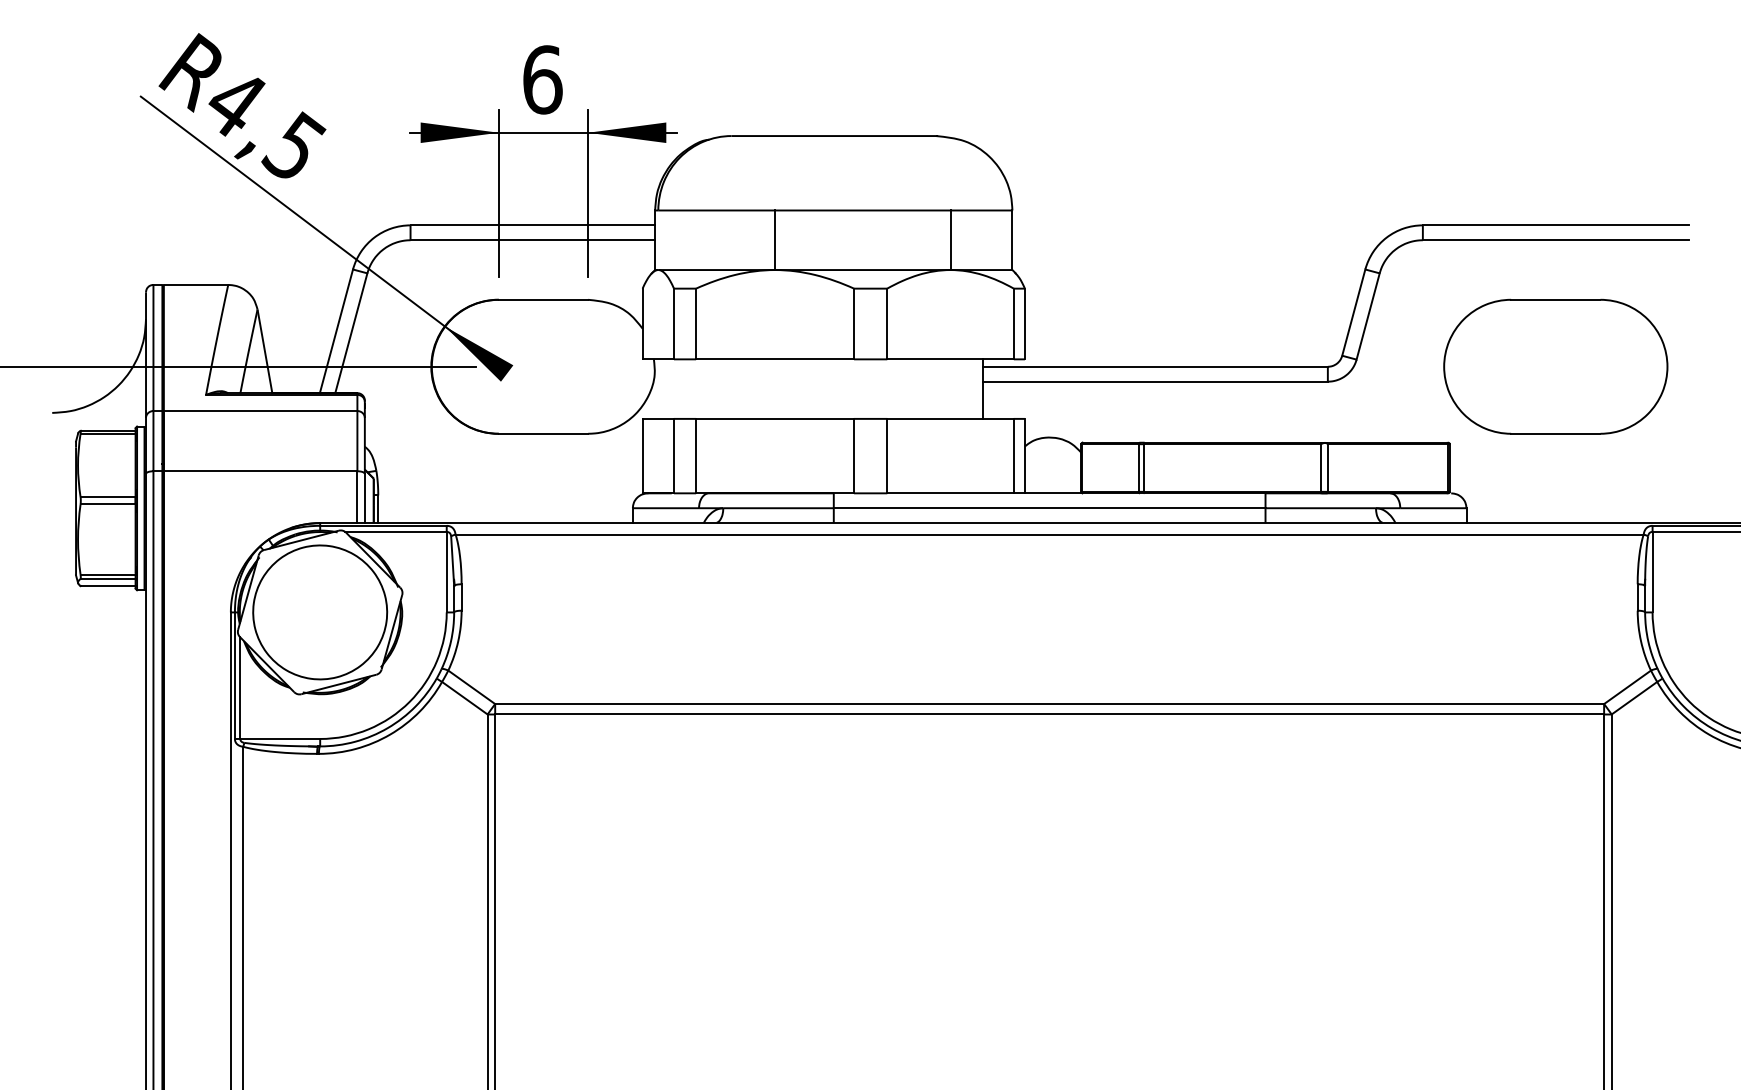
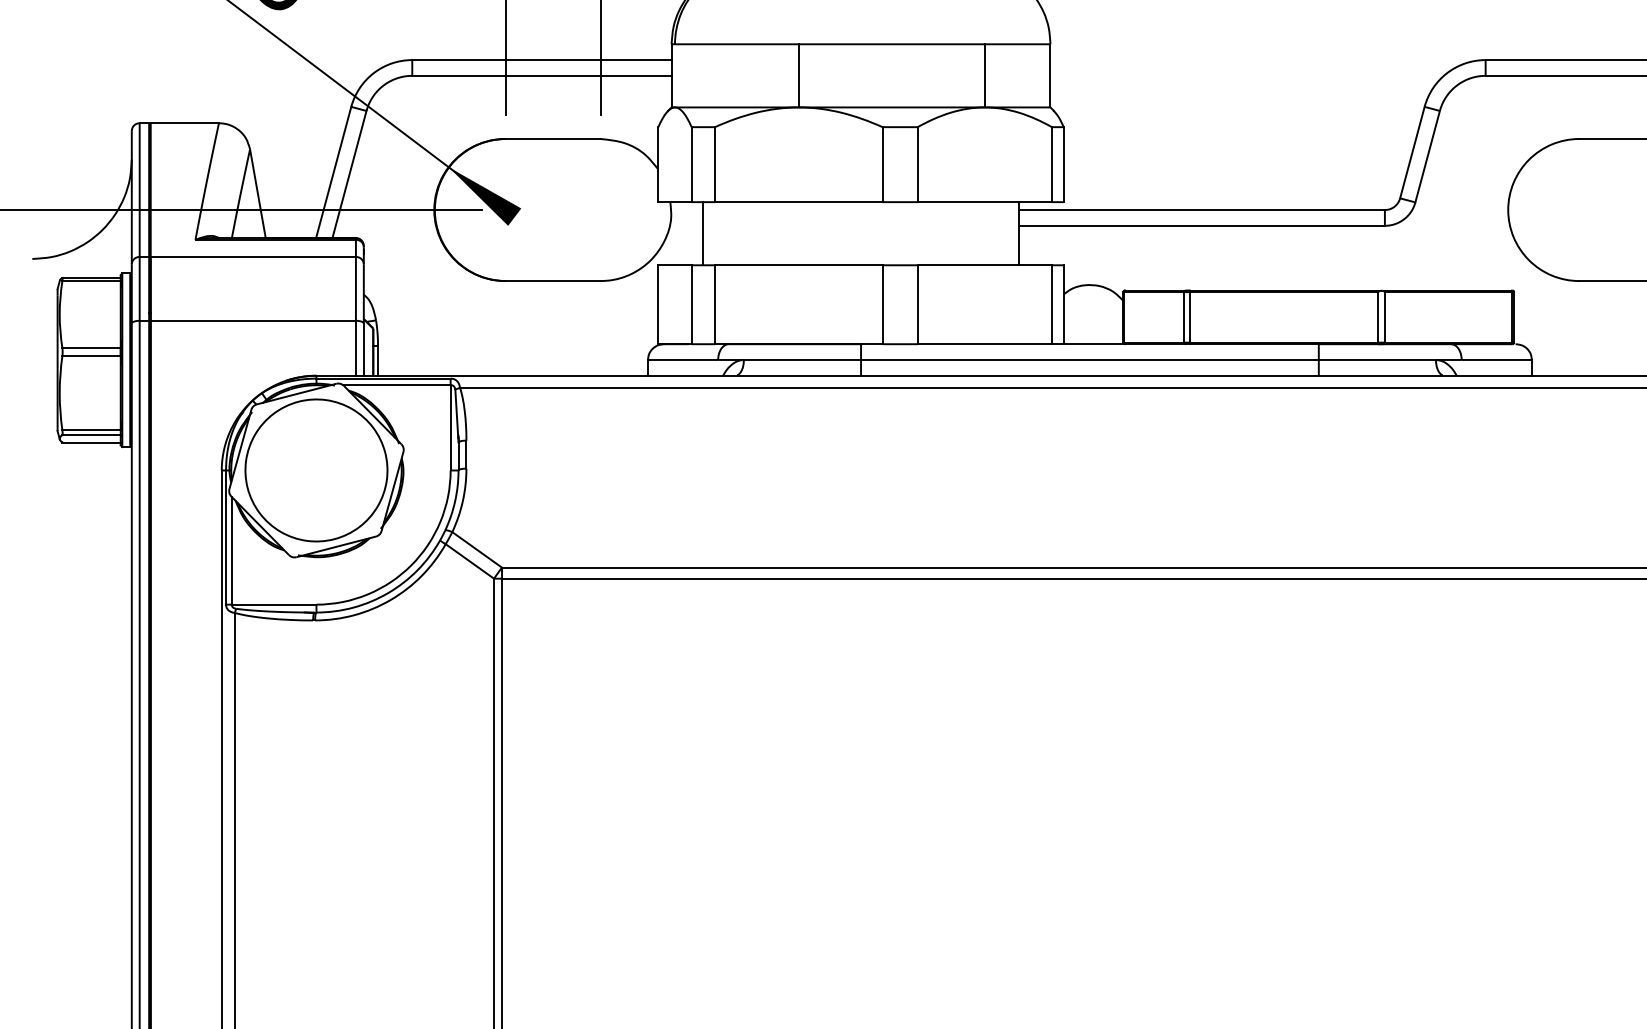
line: (684, 388) -> (702, 233), added

